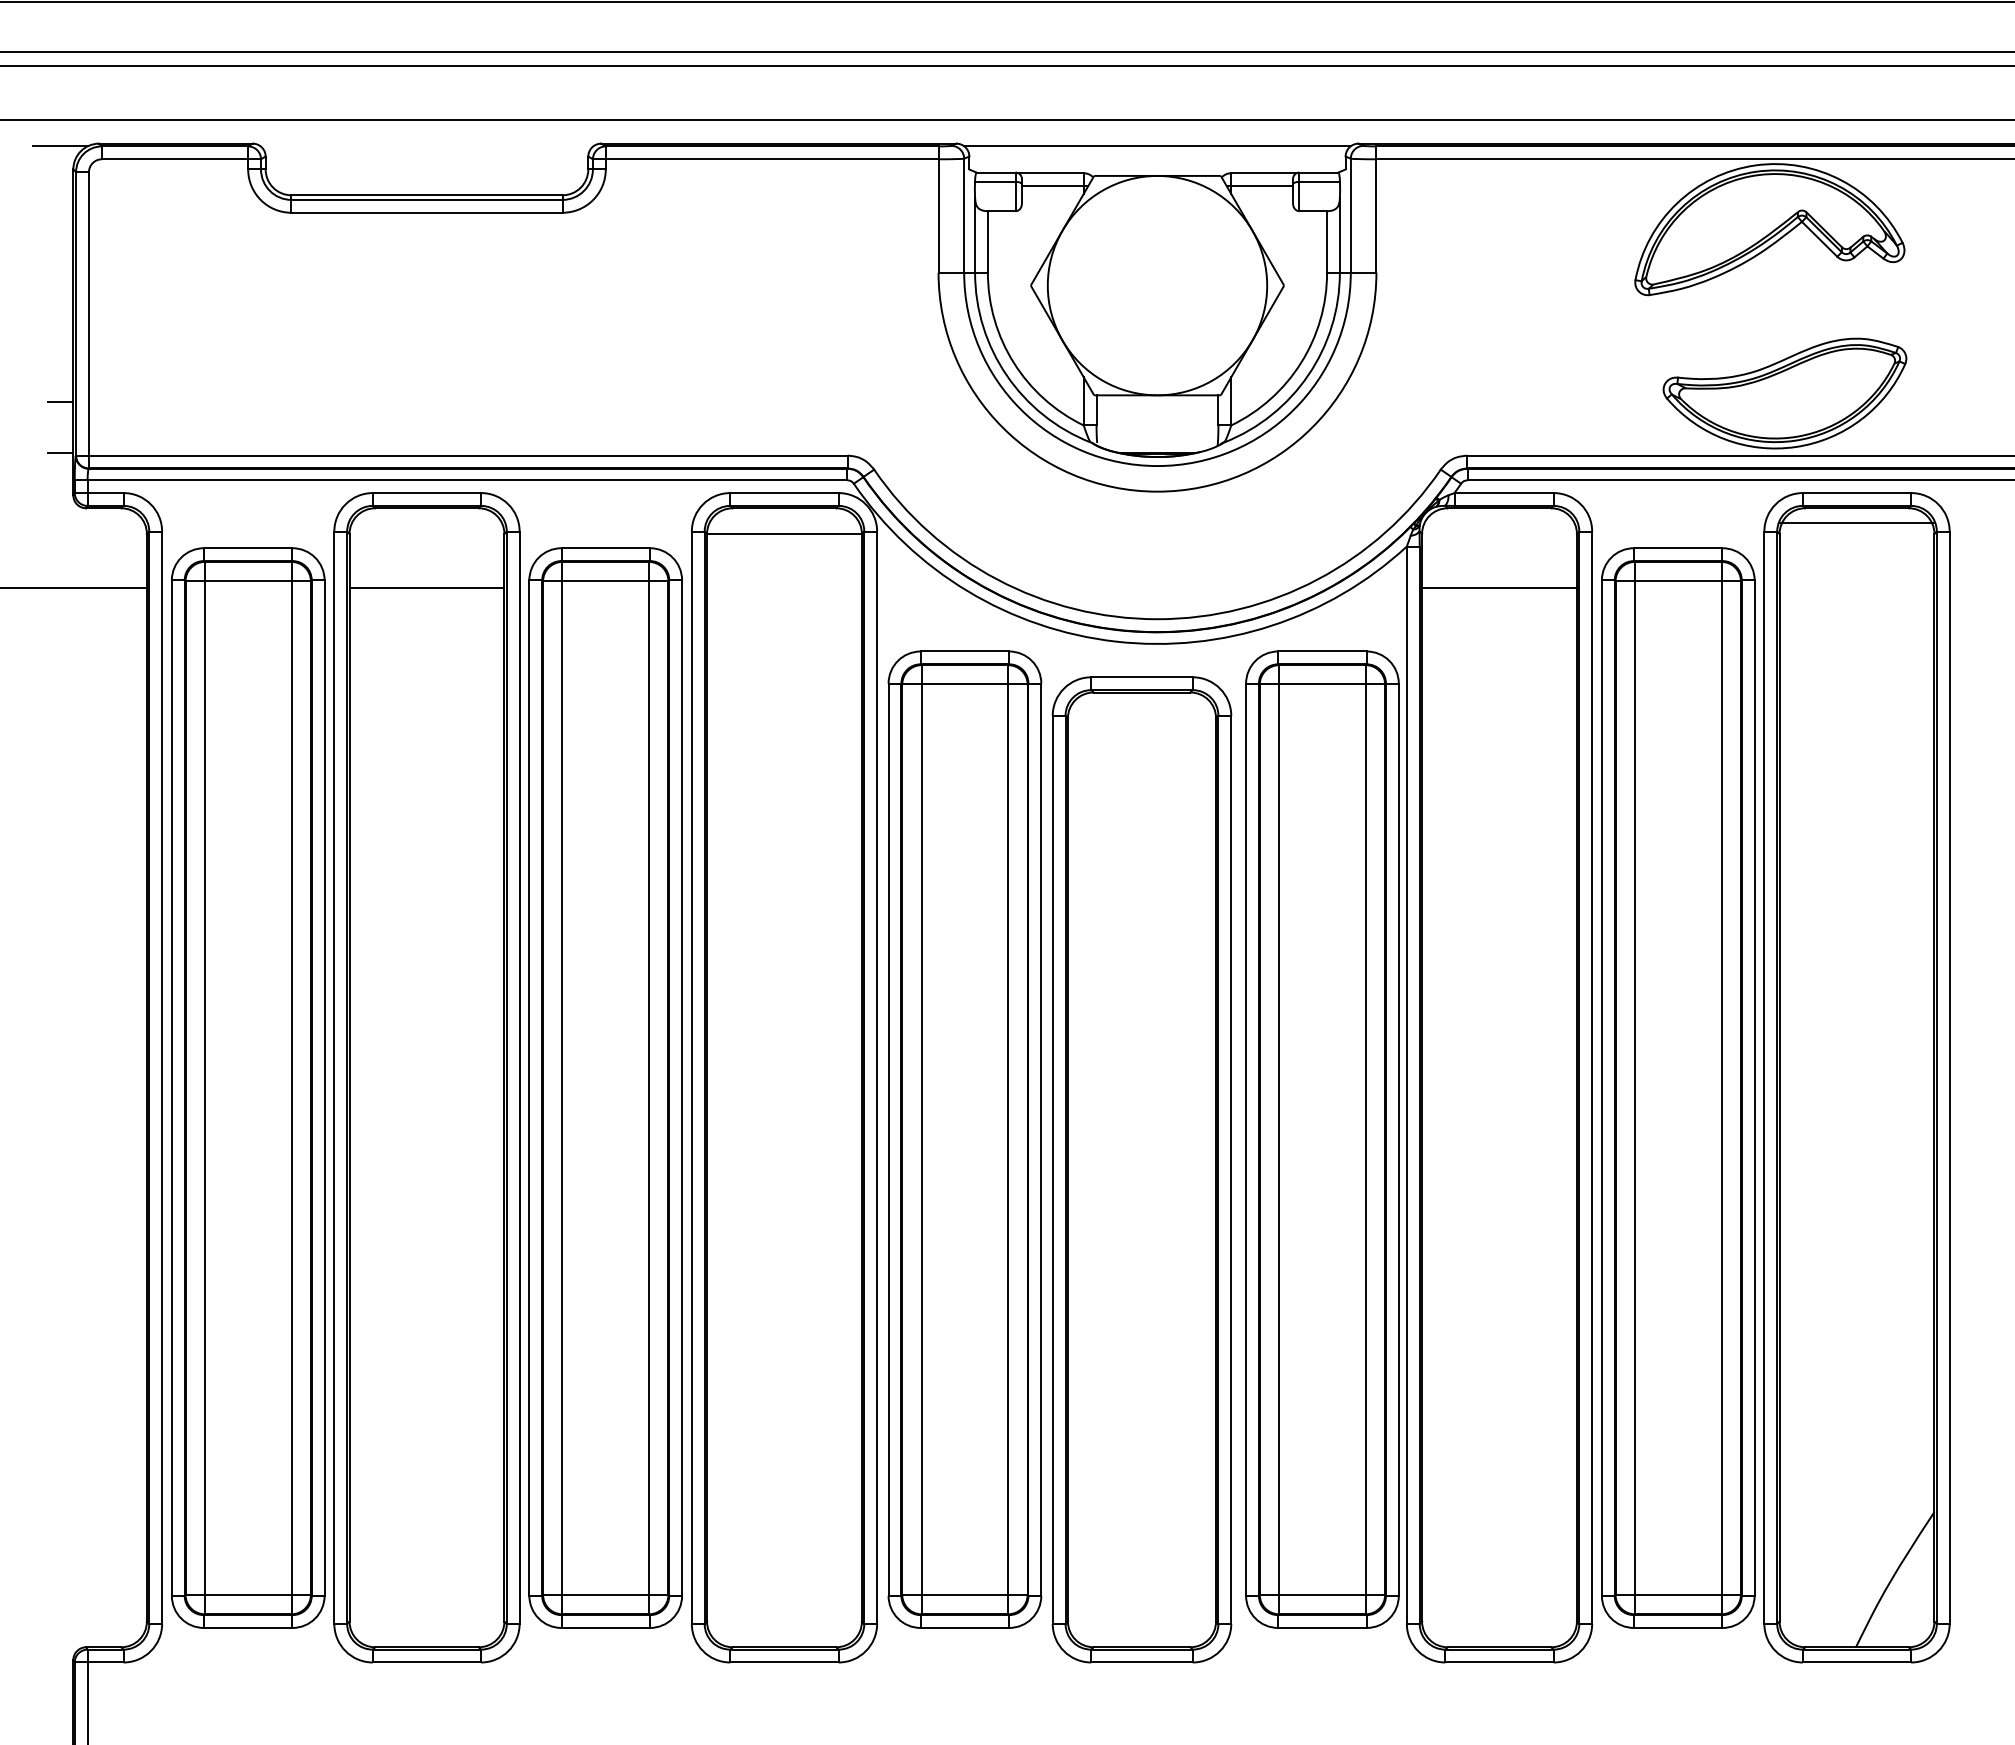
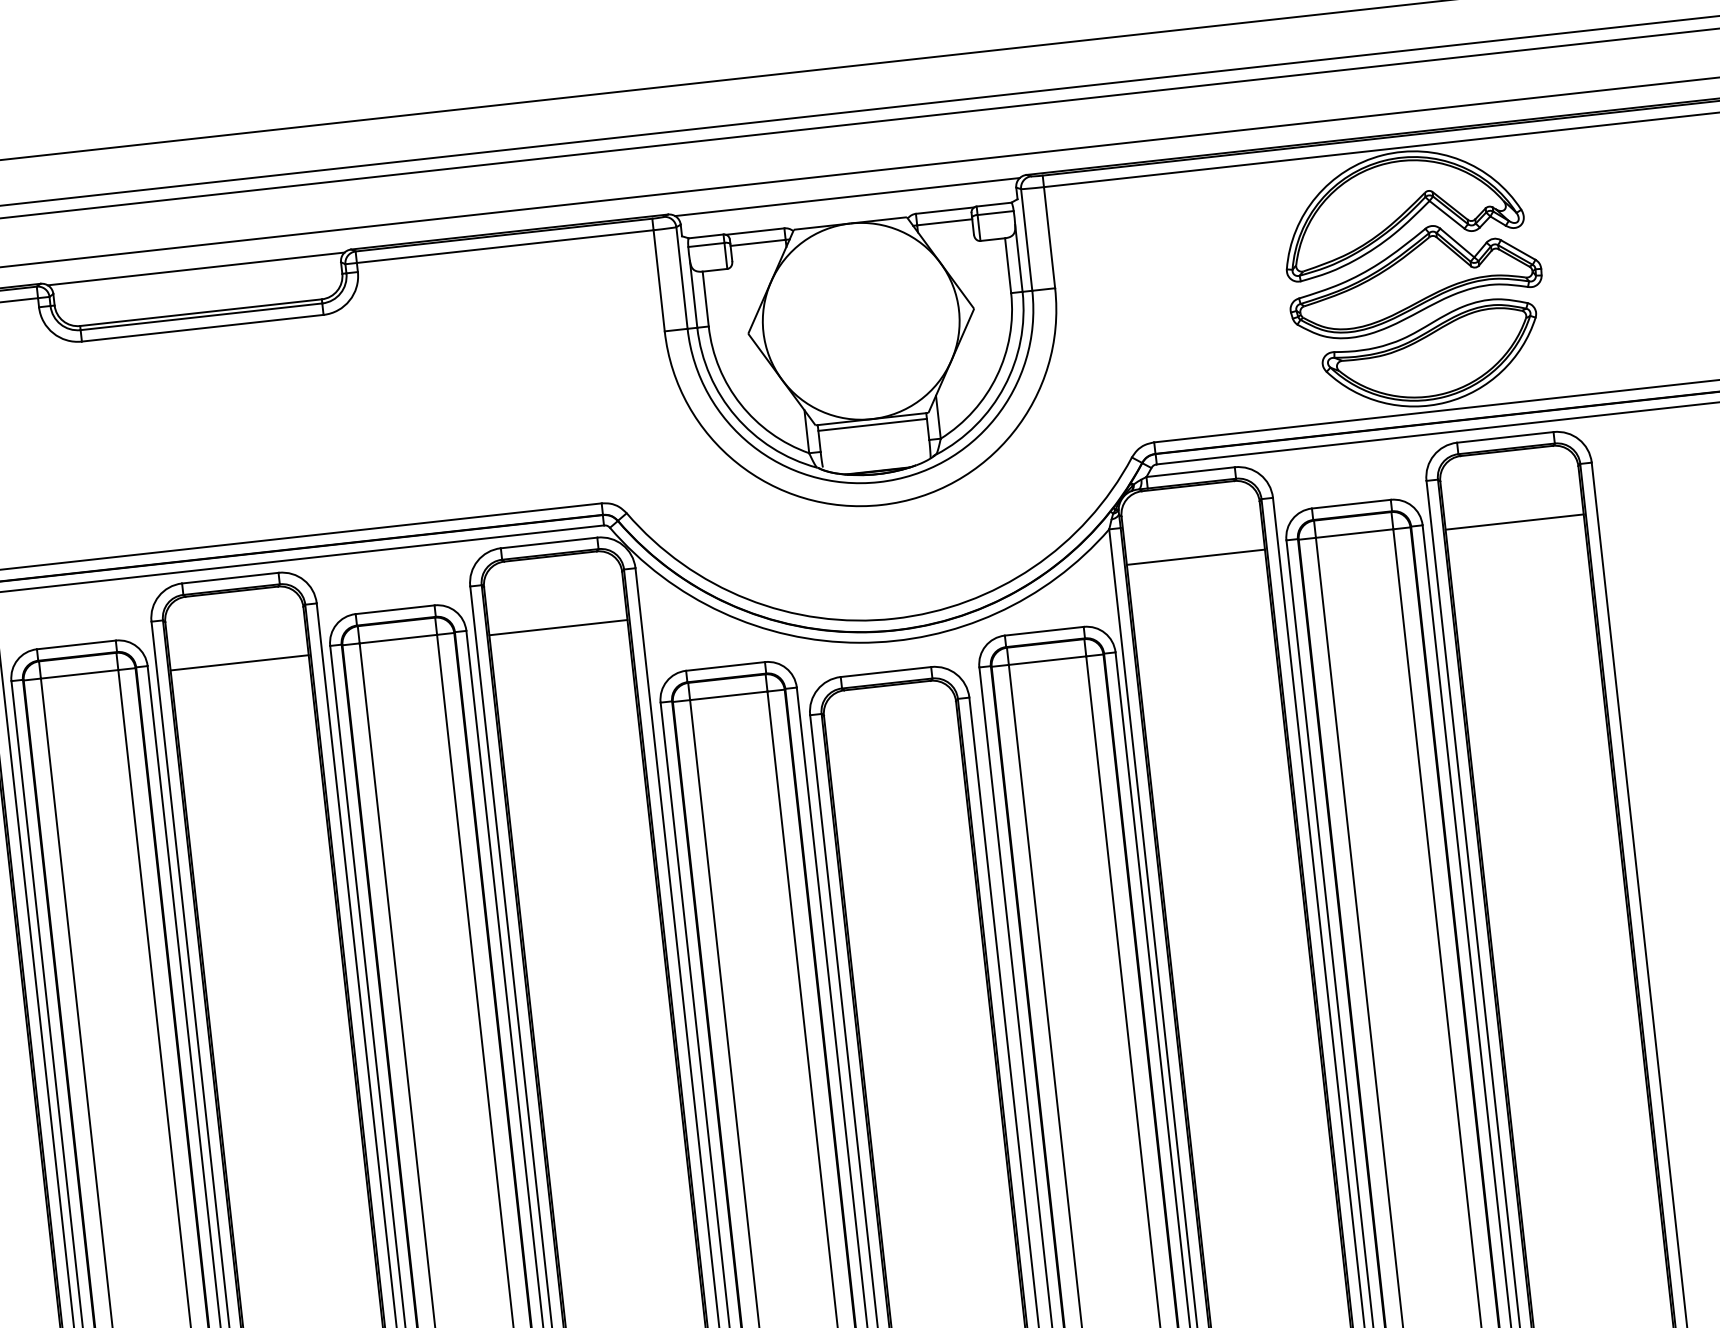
line: (426, 146) -> (195, 269), added
part: (1775, 306) -> (1414, 279), added
line: (1157, 401) -> (872, 424), added
line: (1856, 523) -> (1514, 522), moved
line: (784, 534) -> (558, 628), moved

